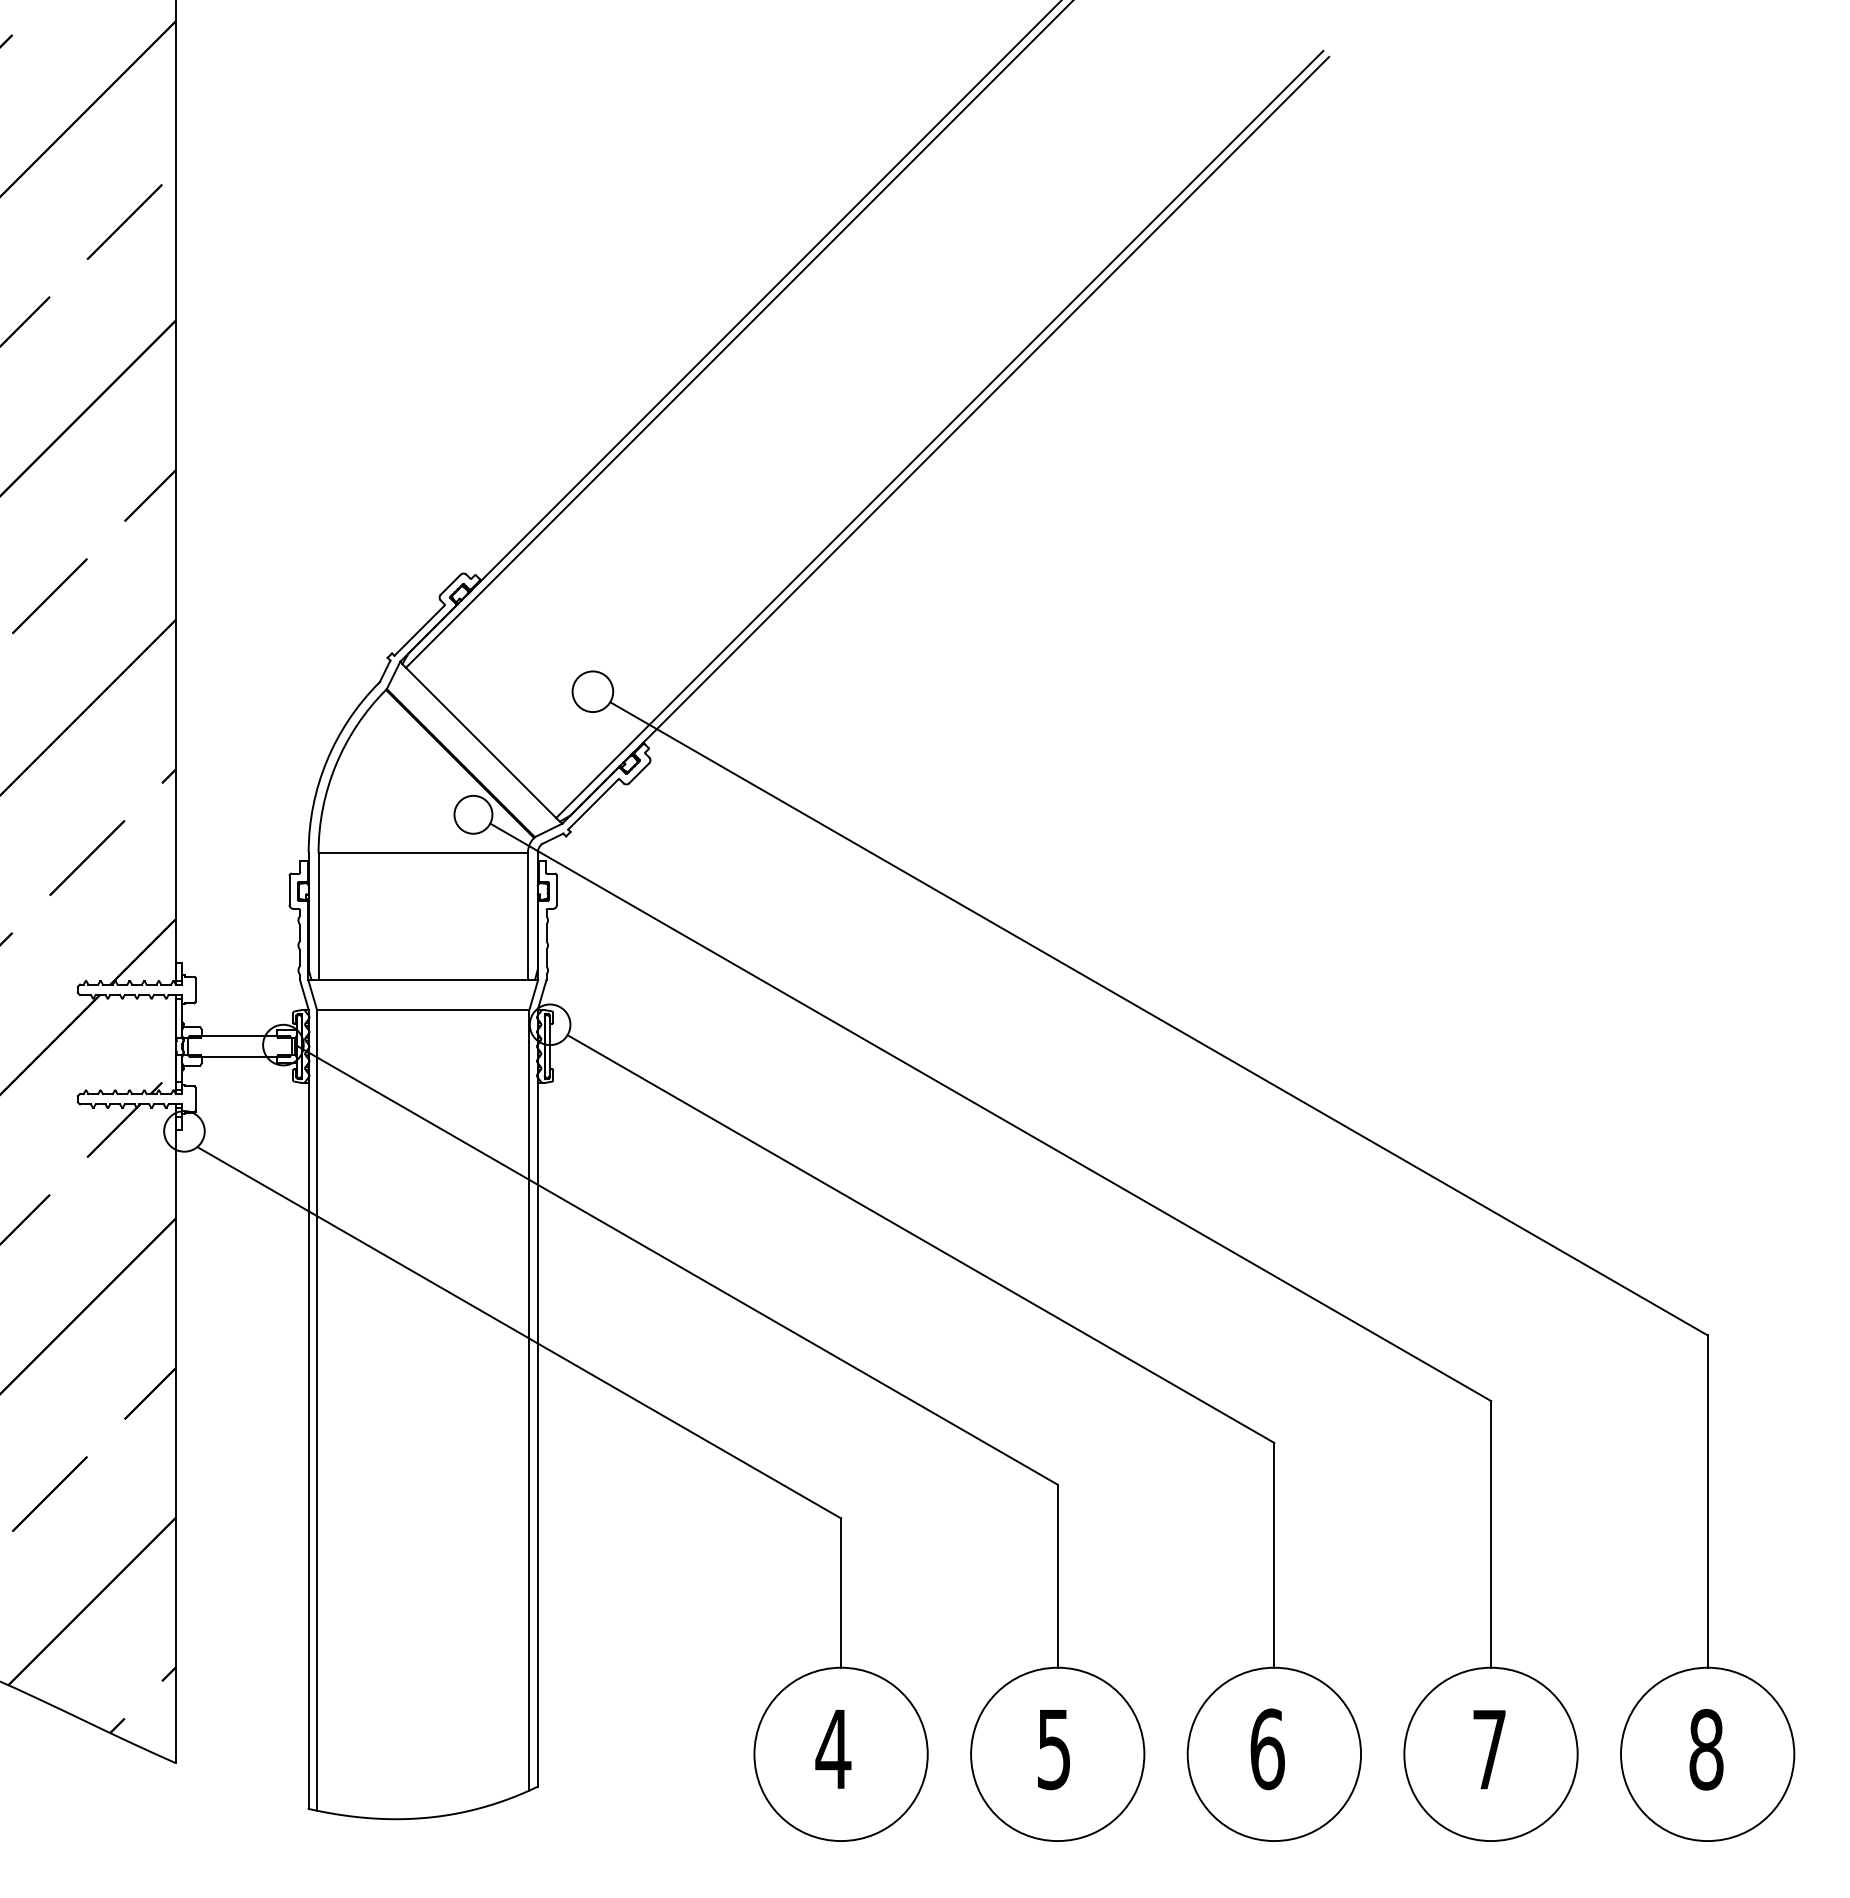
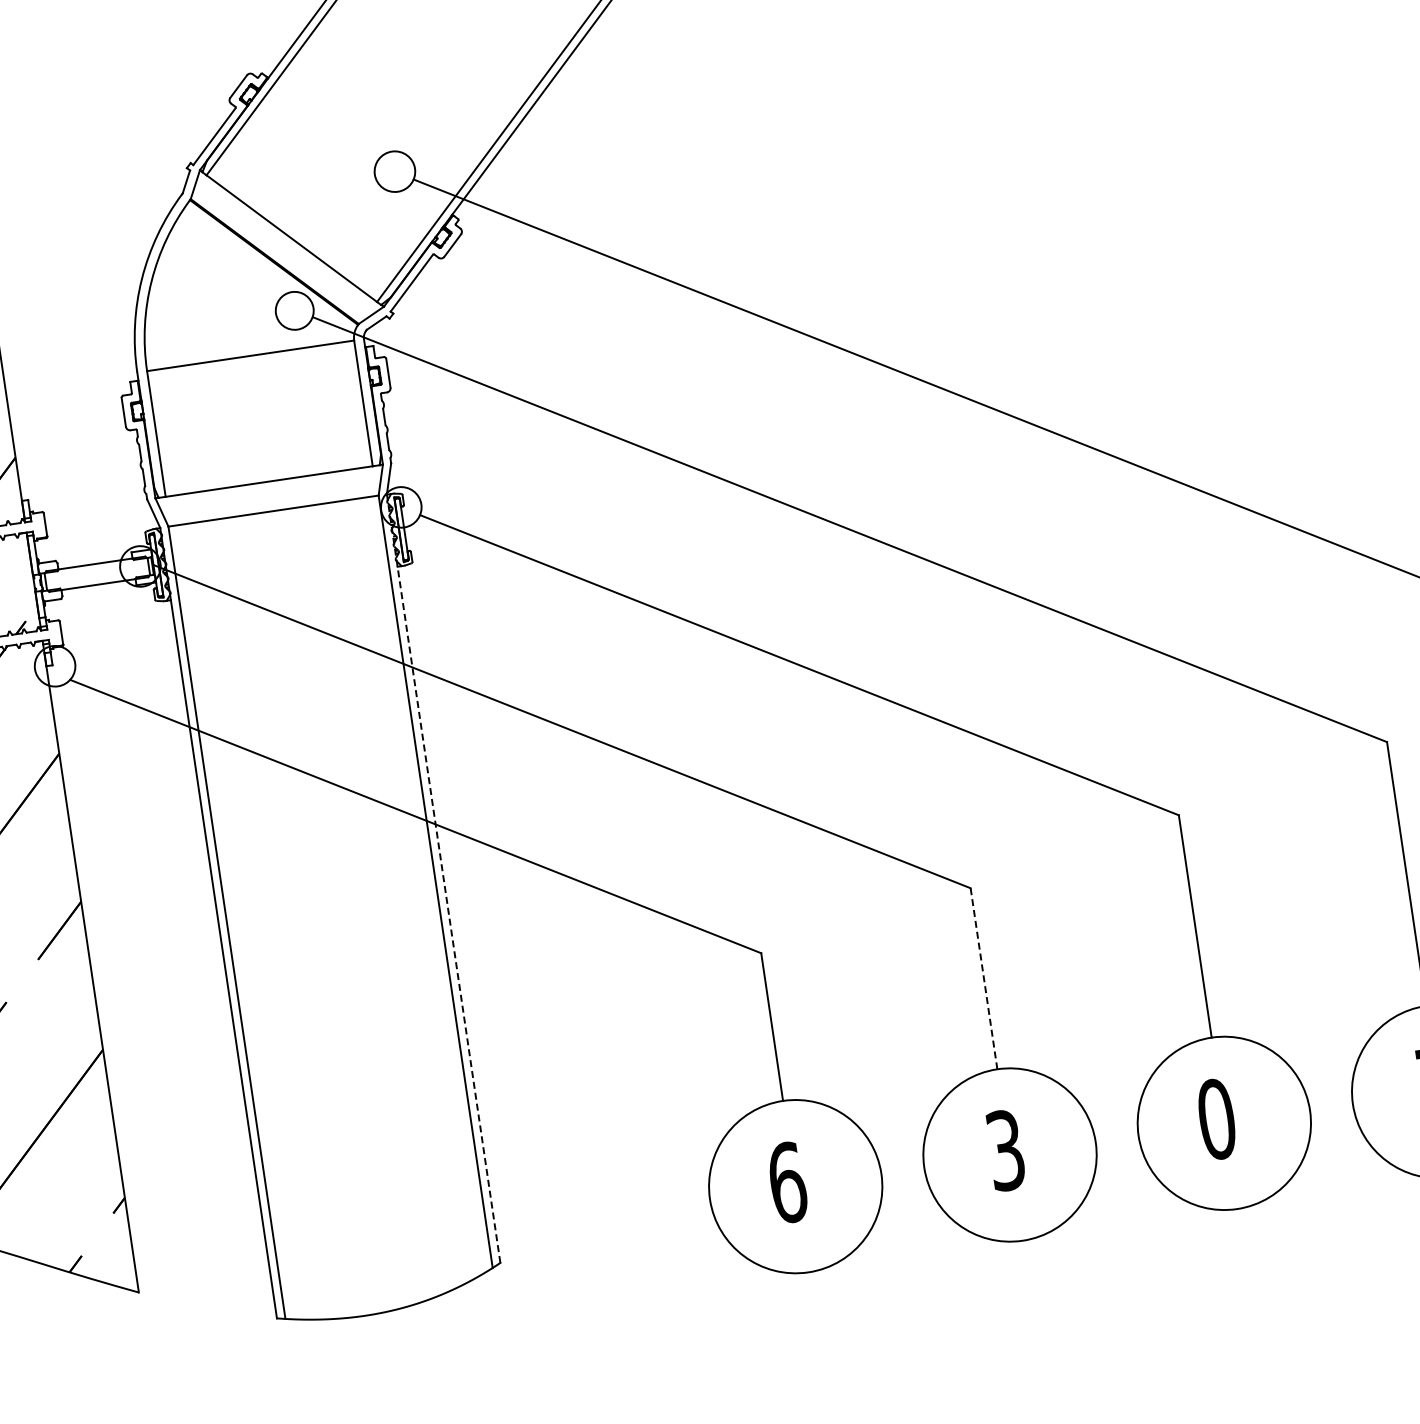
line: (537, 1397) -> (443, 877), solid -> dashed
line: (1057, 1576) -> (983, 979), solid -> dashed
text: (1054, 1748) -> (1005, 1149), 5 -> 3
text: (833, 1749) -> (787, 1182), 4 -> 6
text: (1267, 1749) -> (1216, 1119), 6 -> 0

